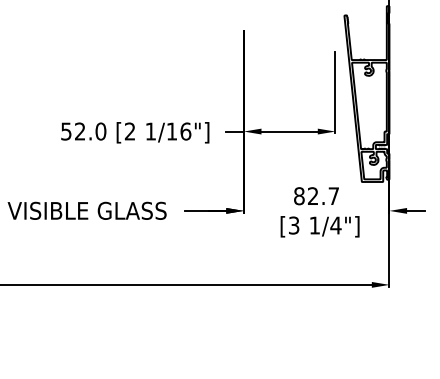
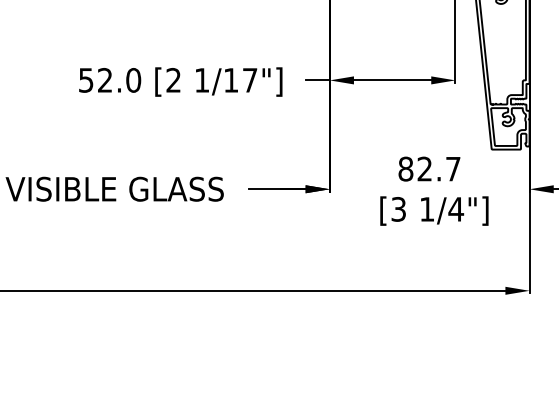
text: (185, 131) -> (249, 80), 1/16"] -> 1/17"]

